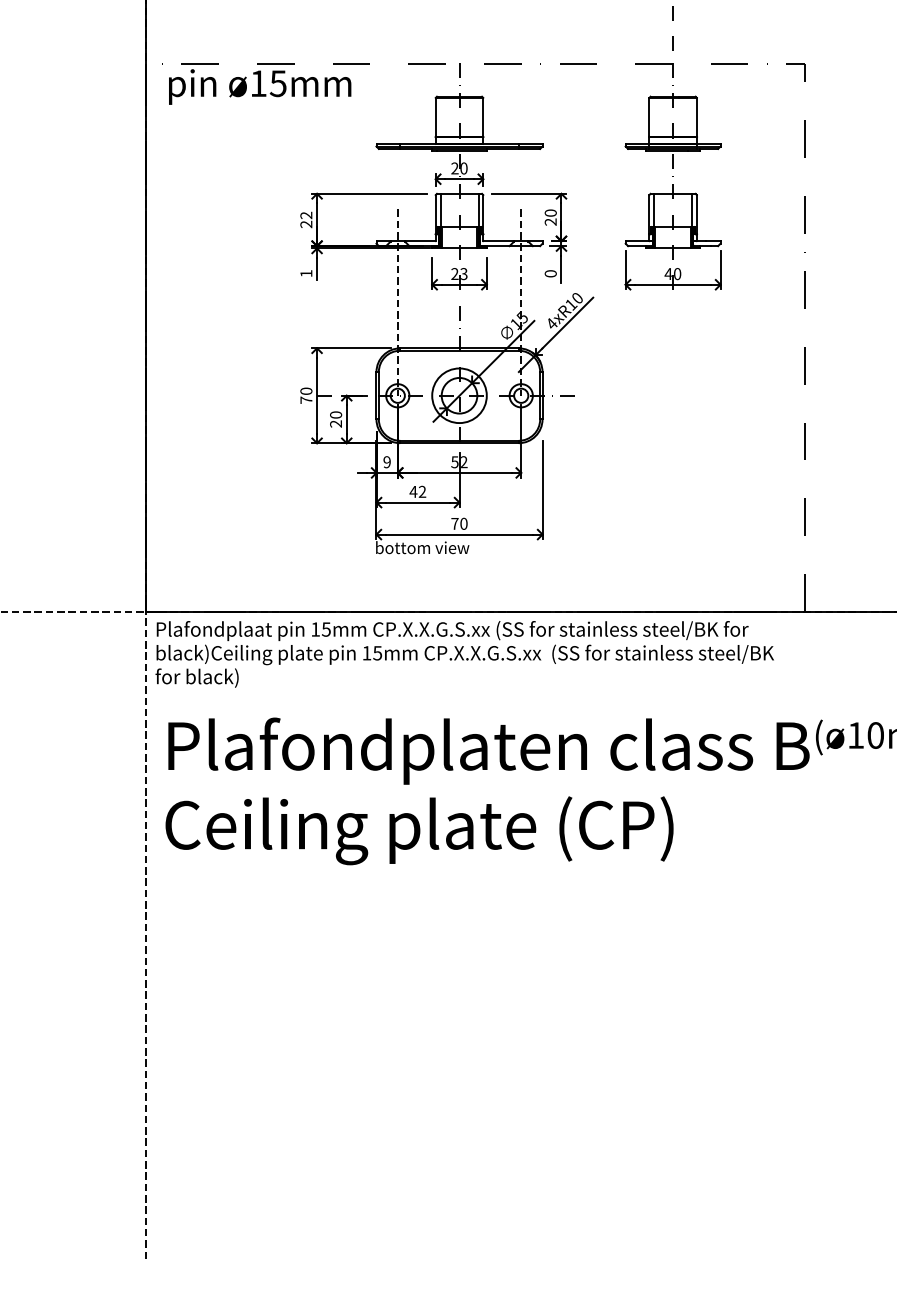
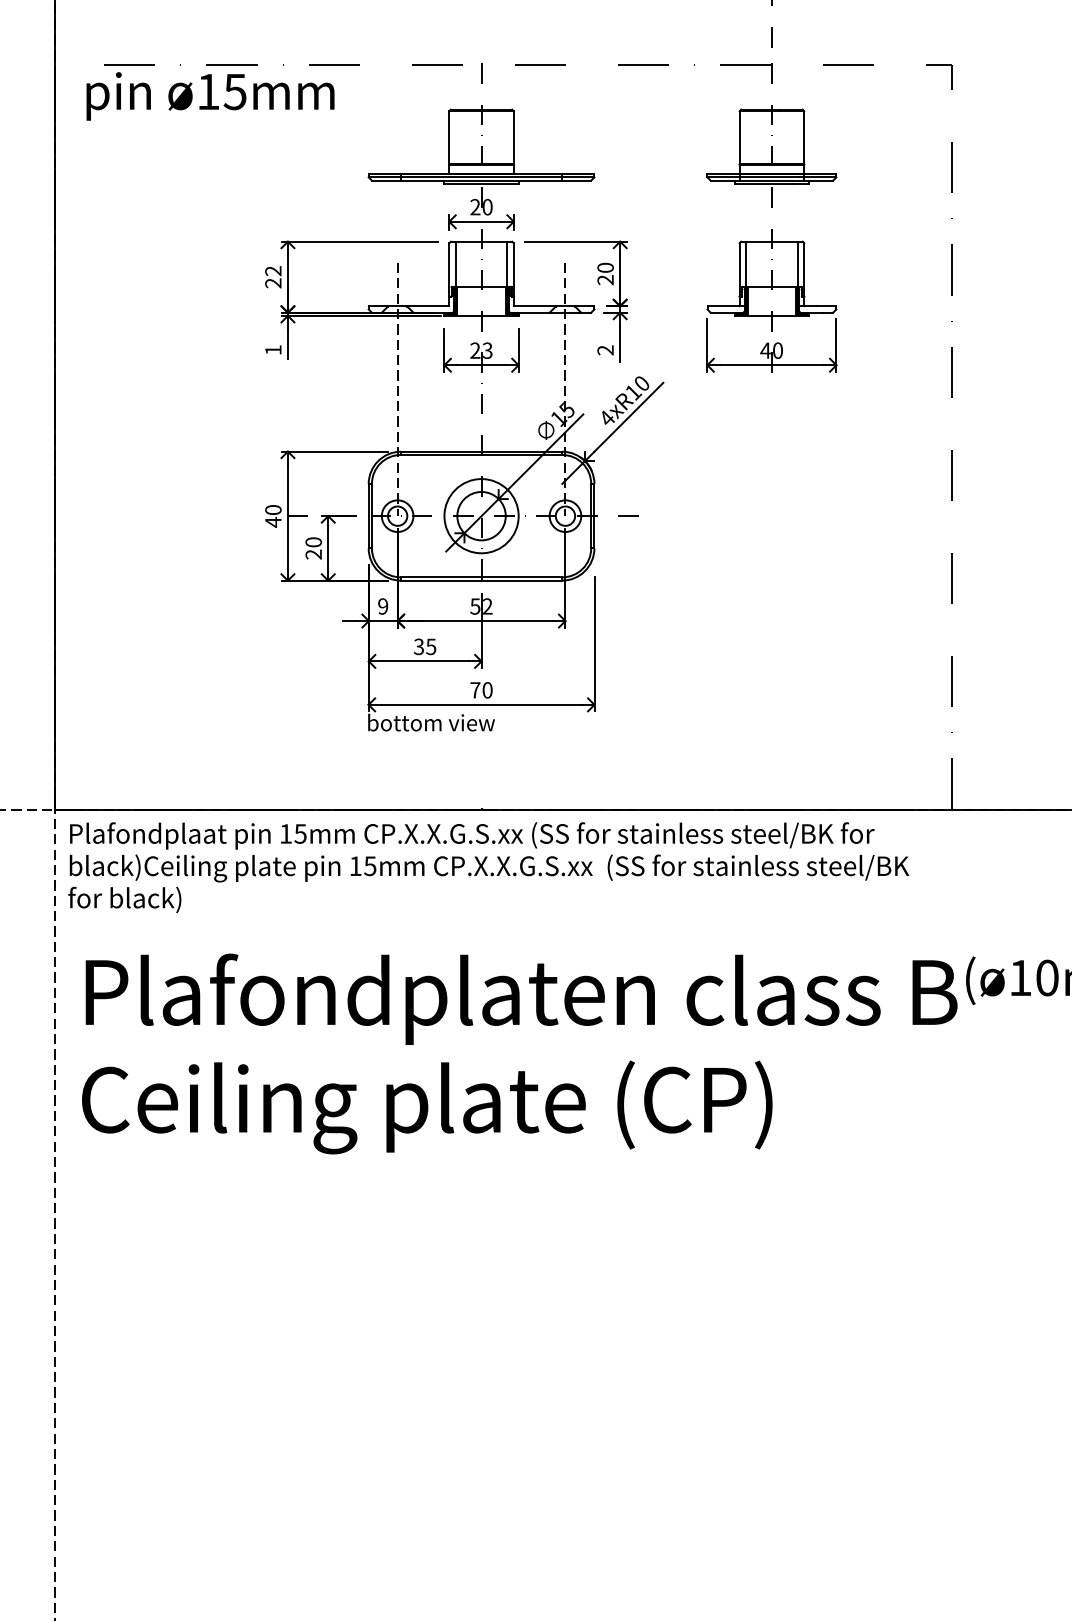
text: (550, 273) -> (605, 349), 0 -> 2
text: (306, 400) -> (273, 522), 70 -> 40
text: (417, 491) -> (424, 646), 42 -> 35

